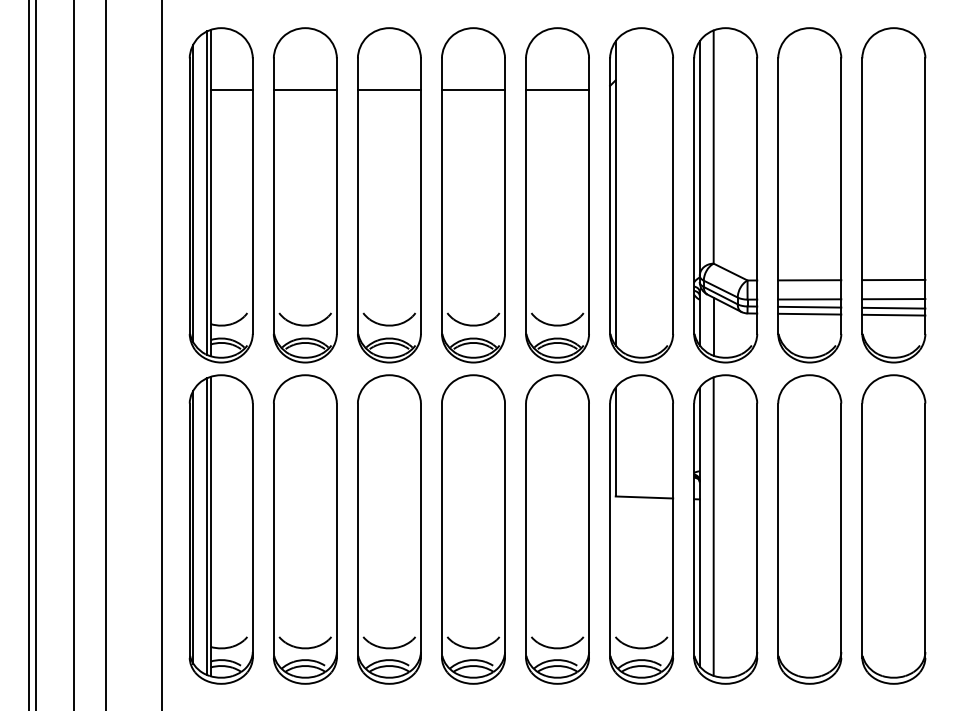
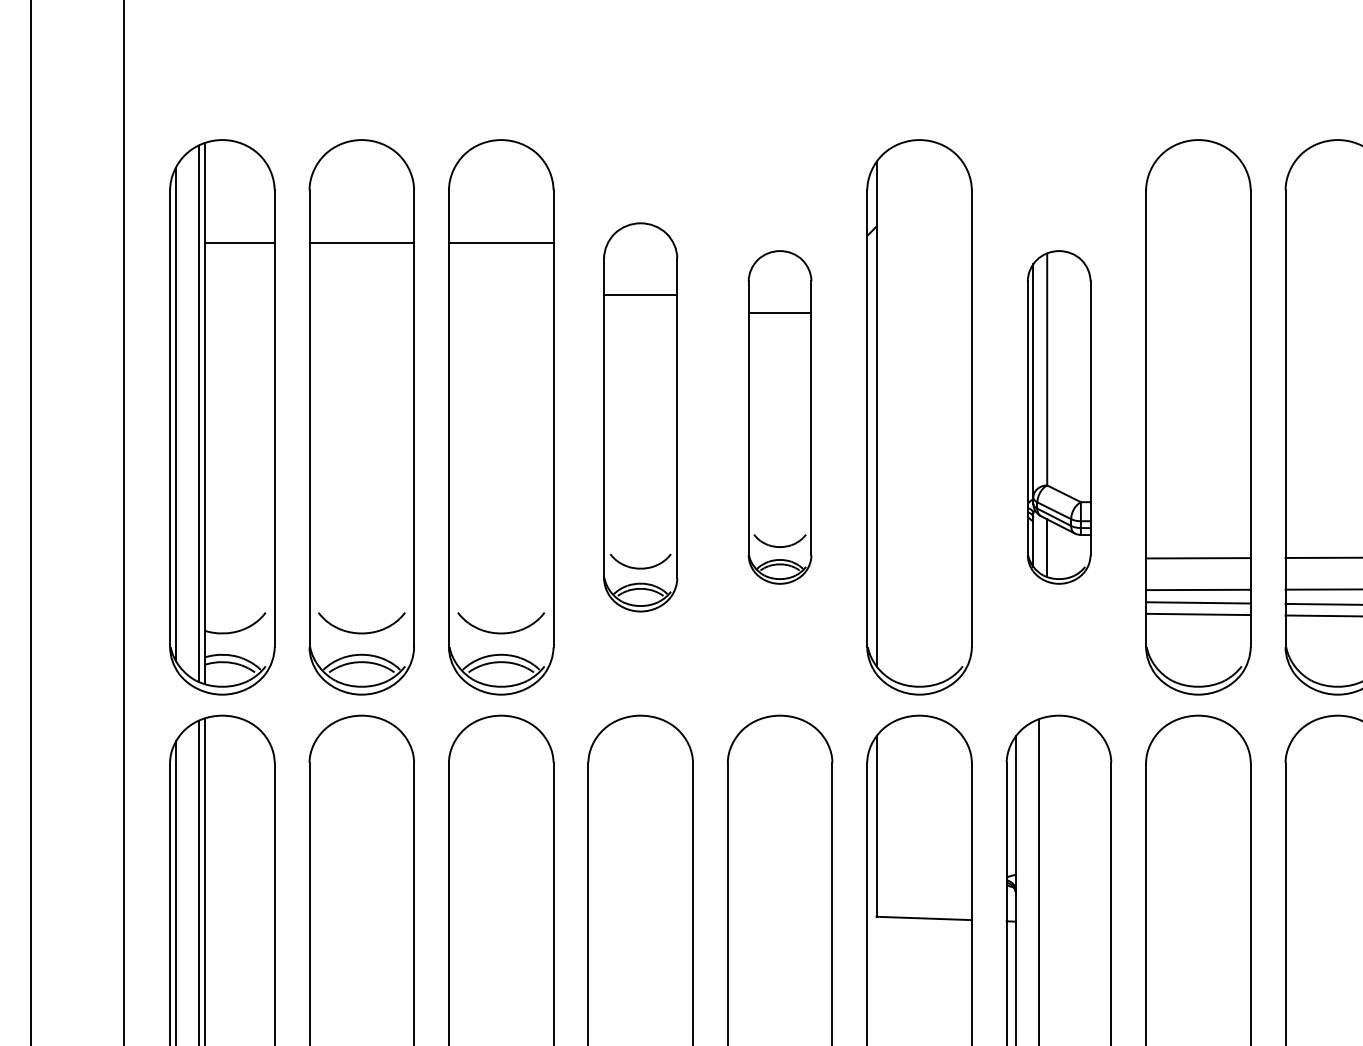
part: (473, 195) -> (640, 417), size x0.7
part: (557, 195) -> (780, 417), size x0.6
part: (725, 195) -> (1058, 417), size x0.6

